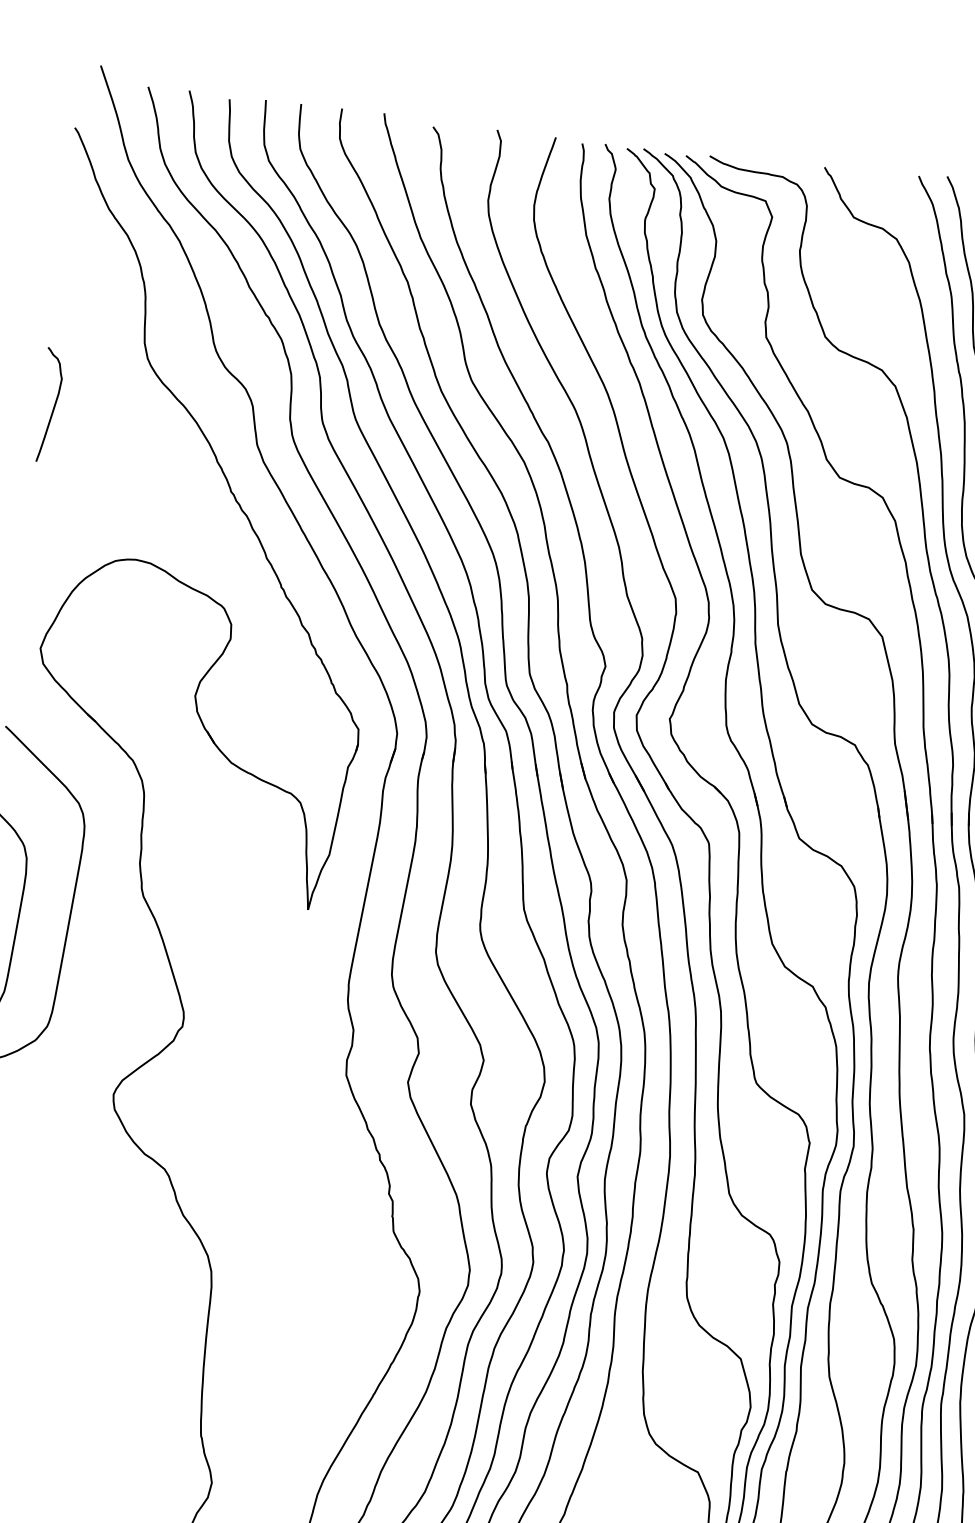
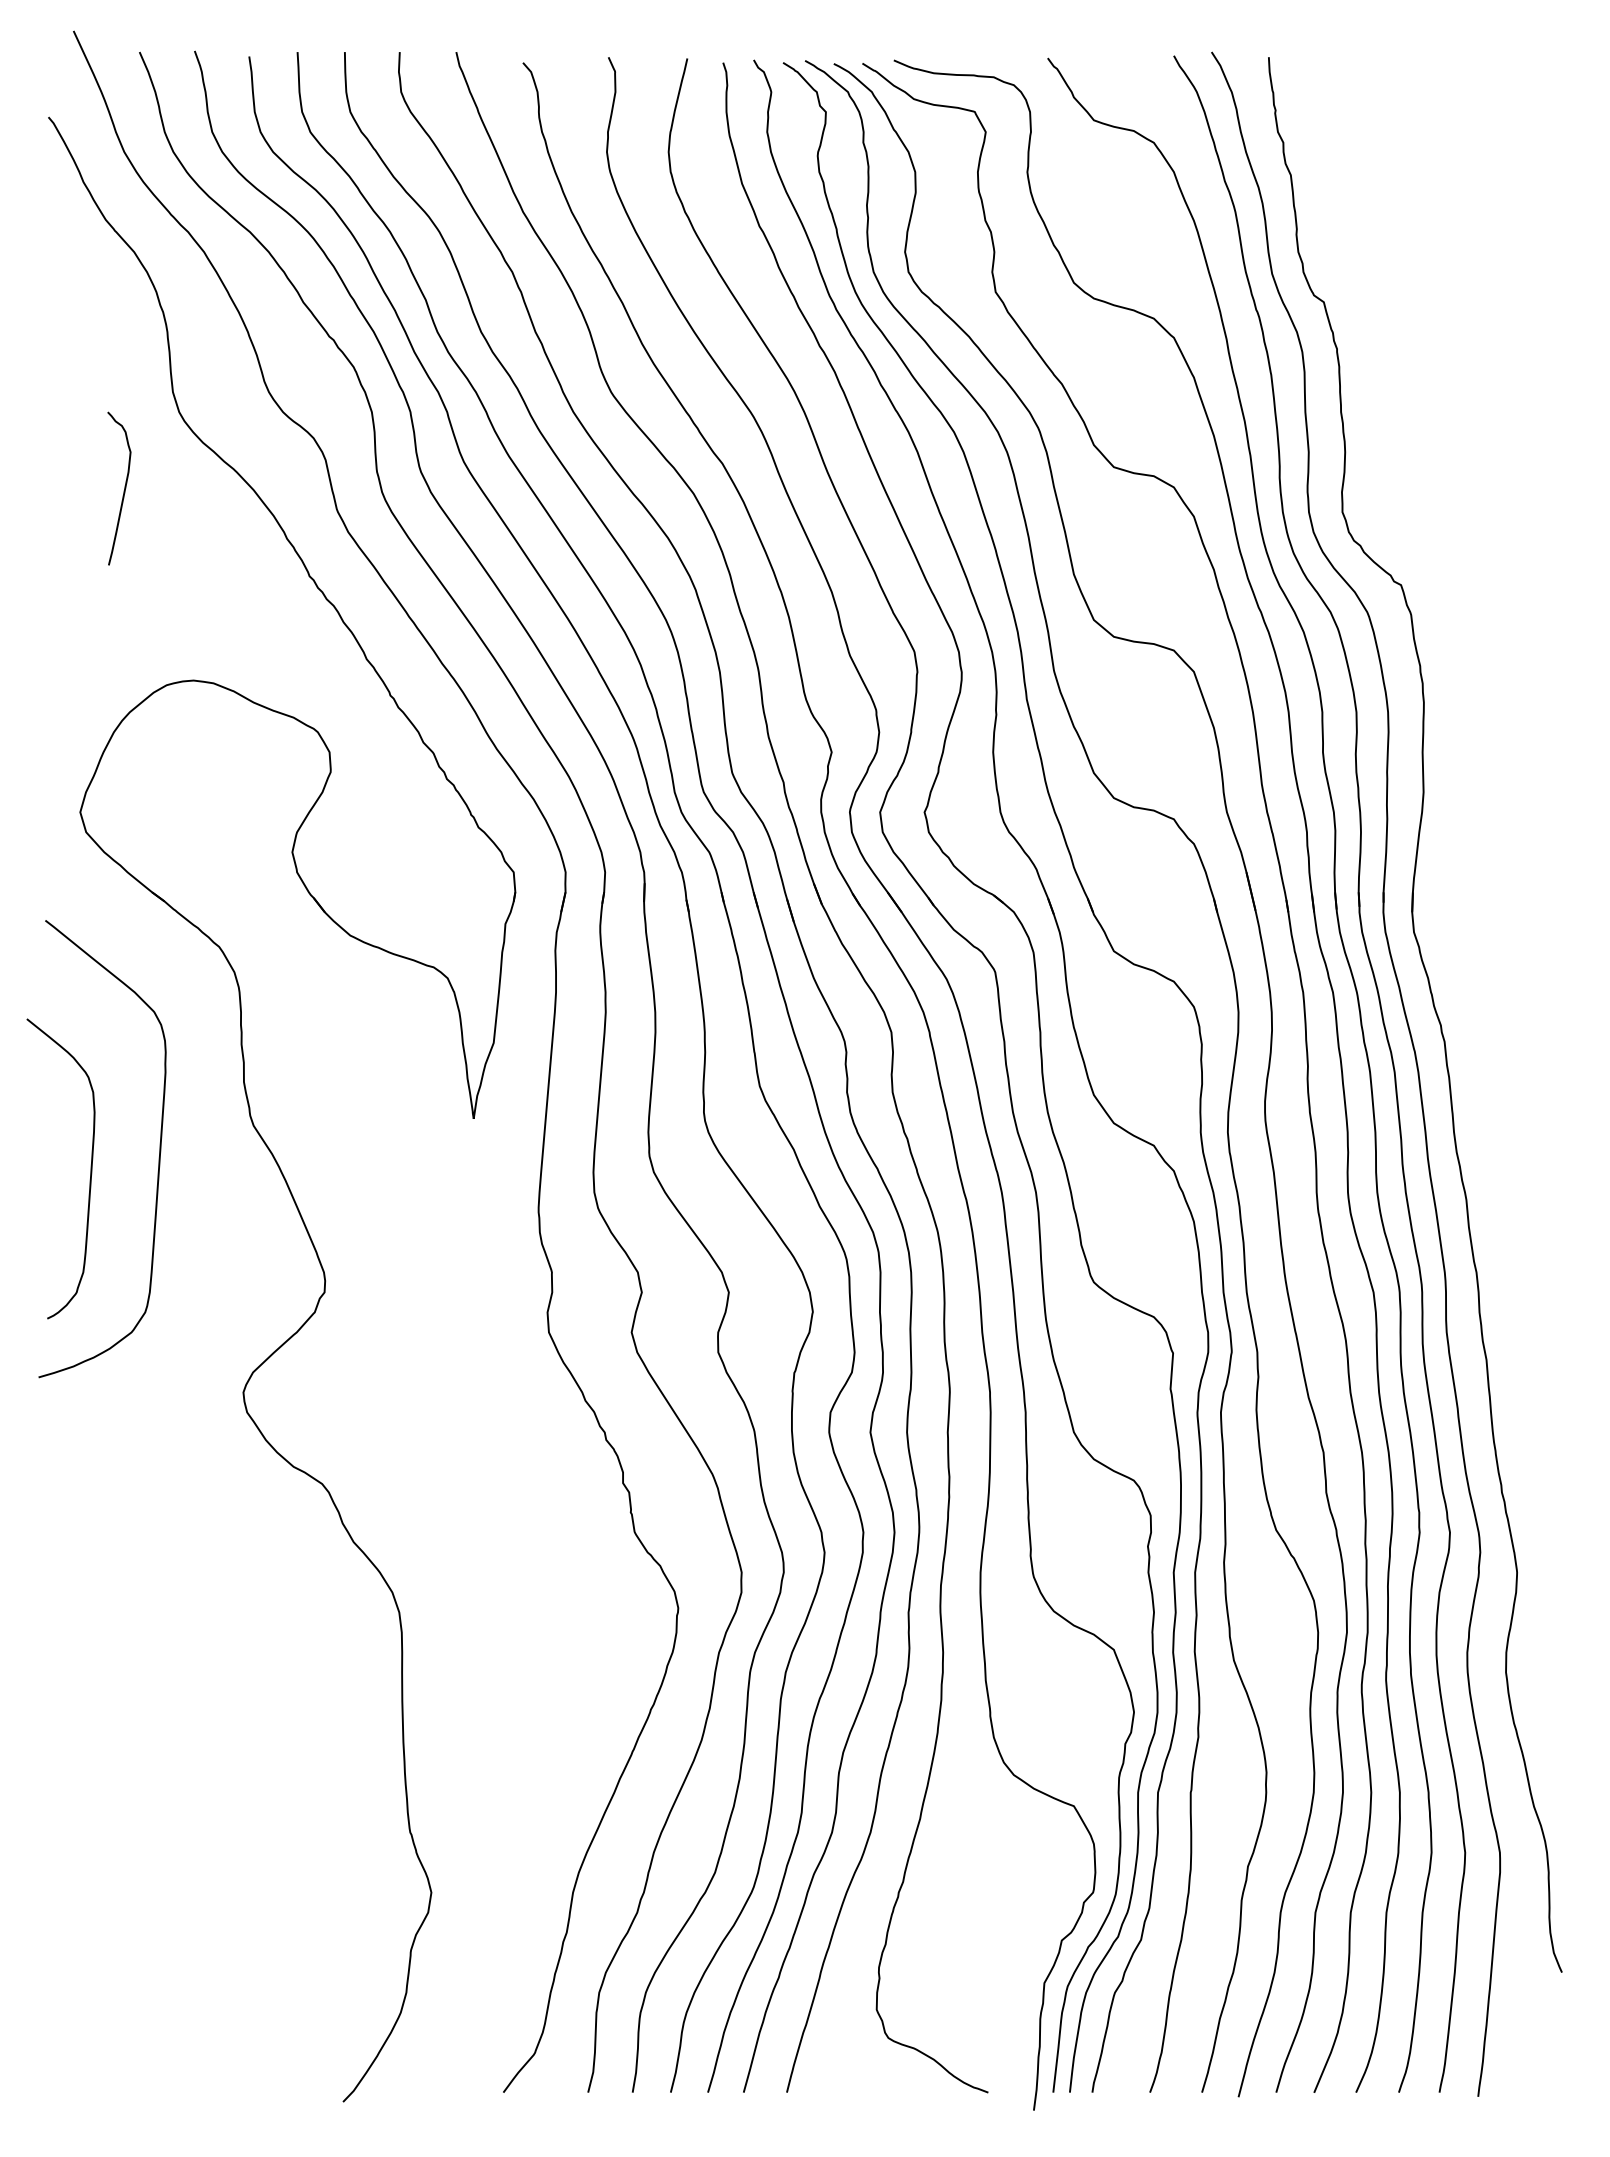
curve: (53, 407) -> (123, 490), moved

